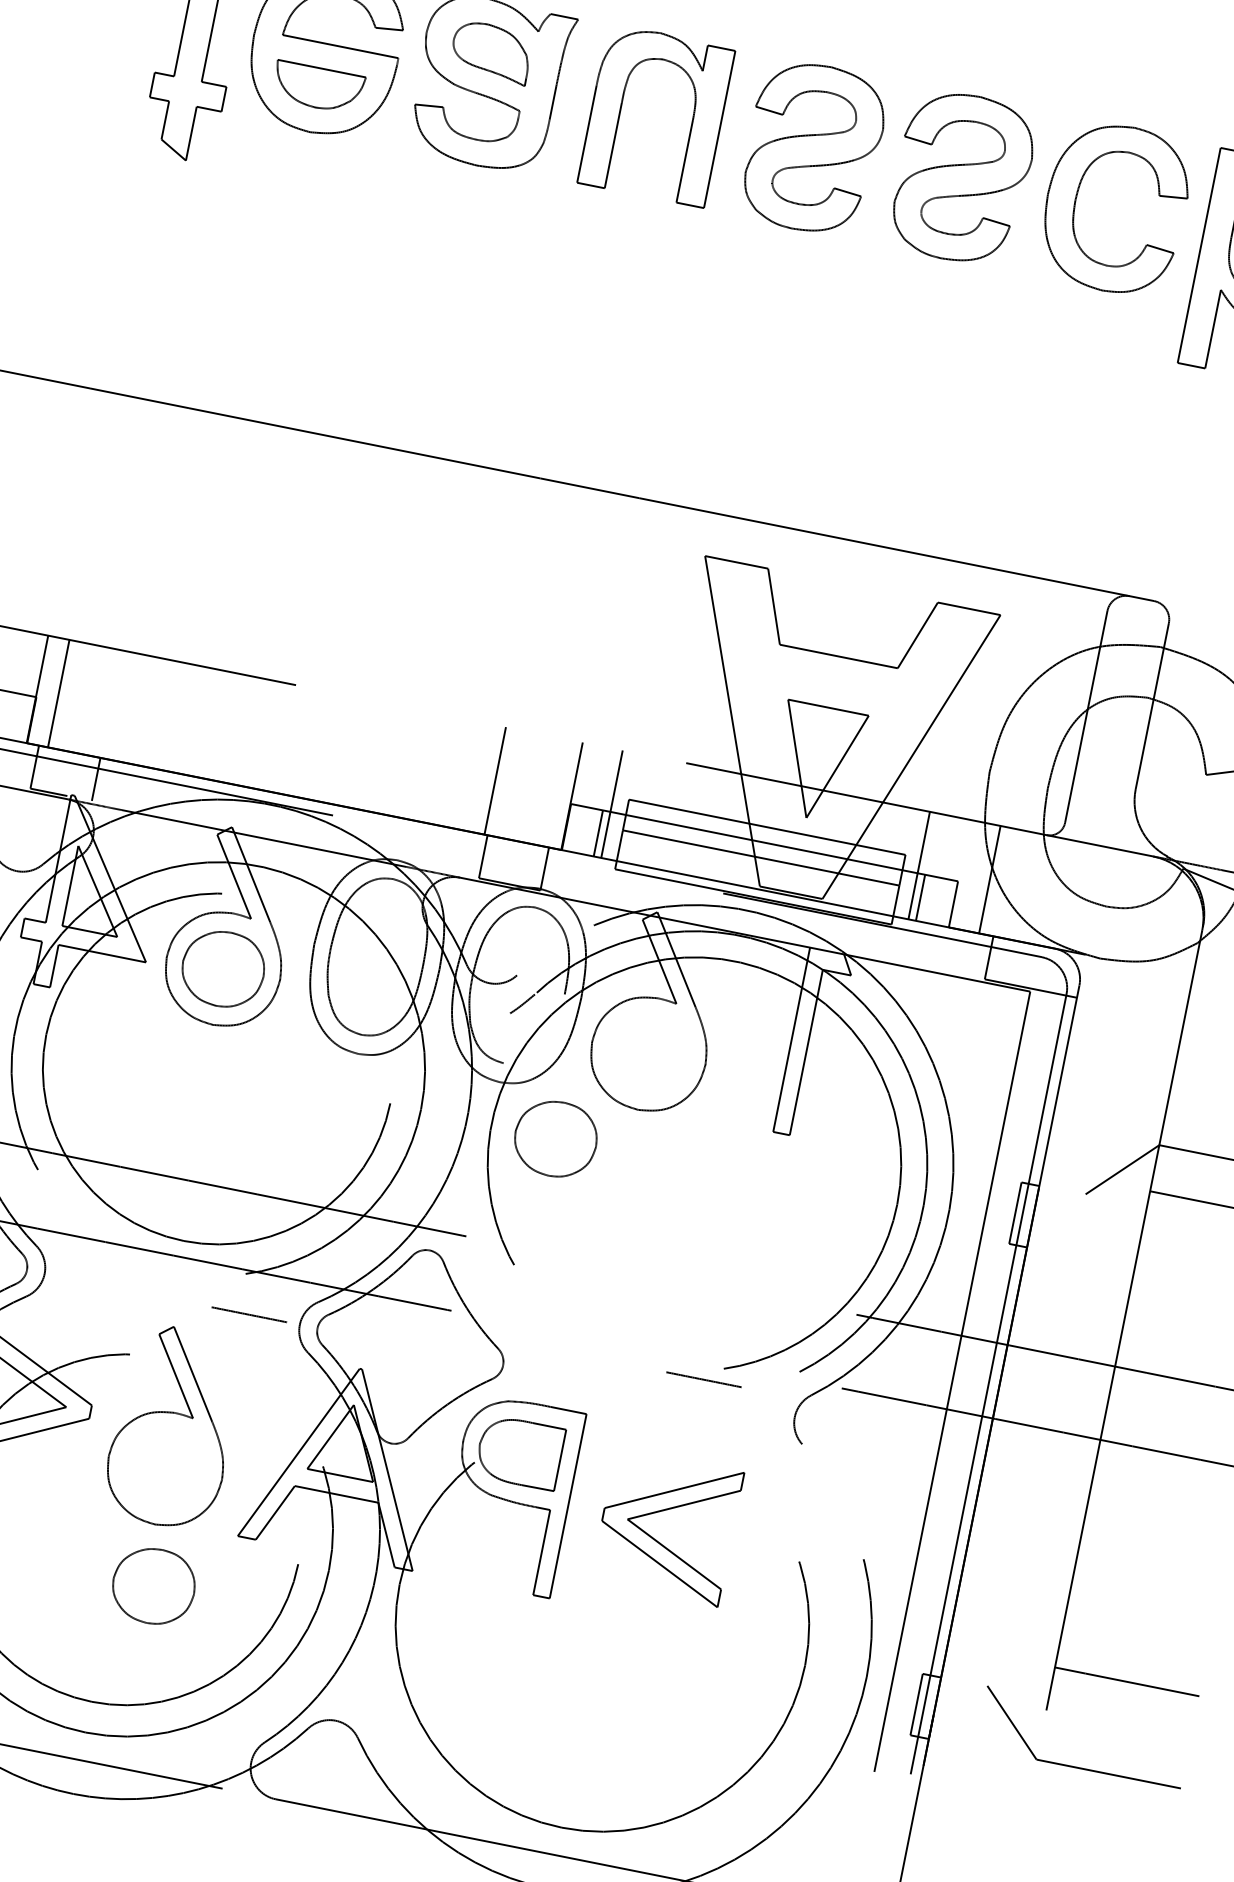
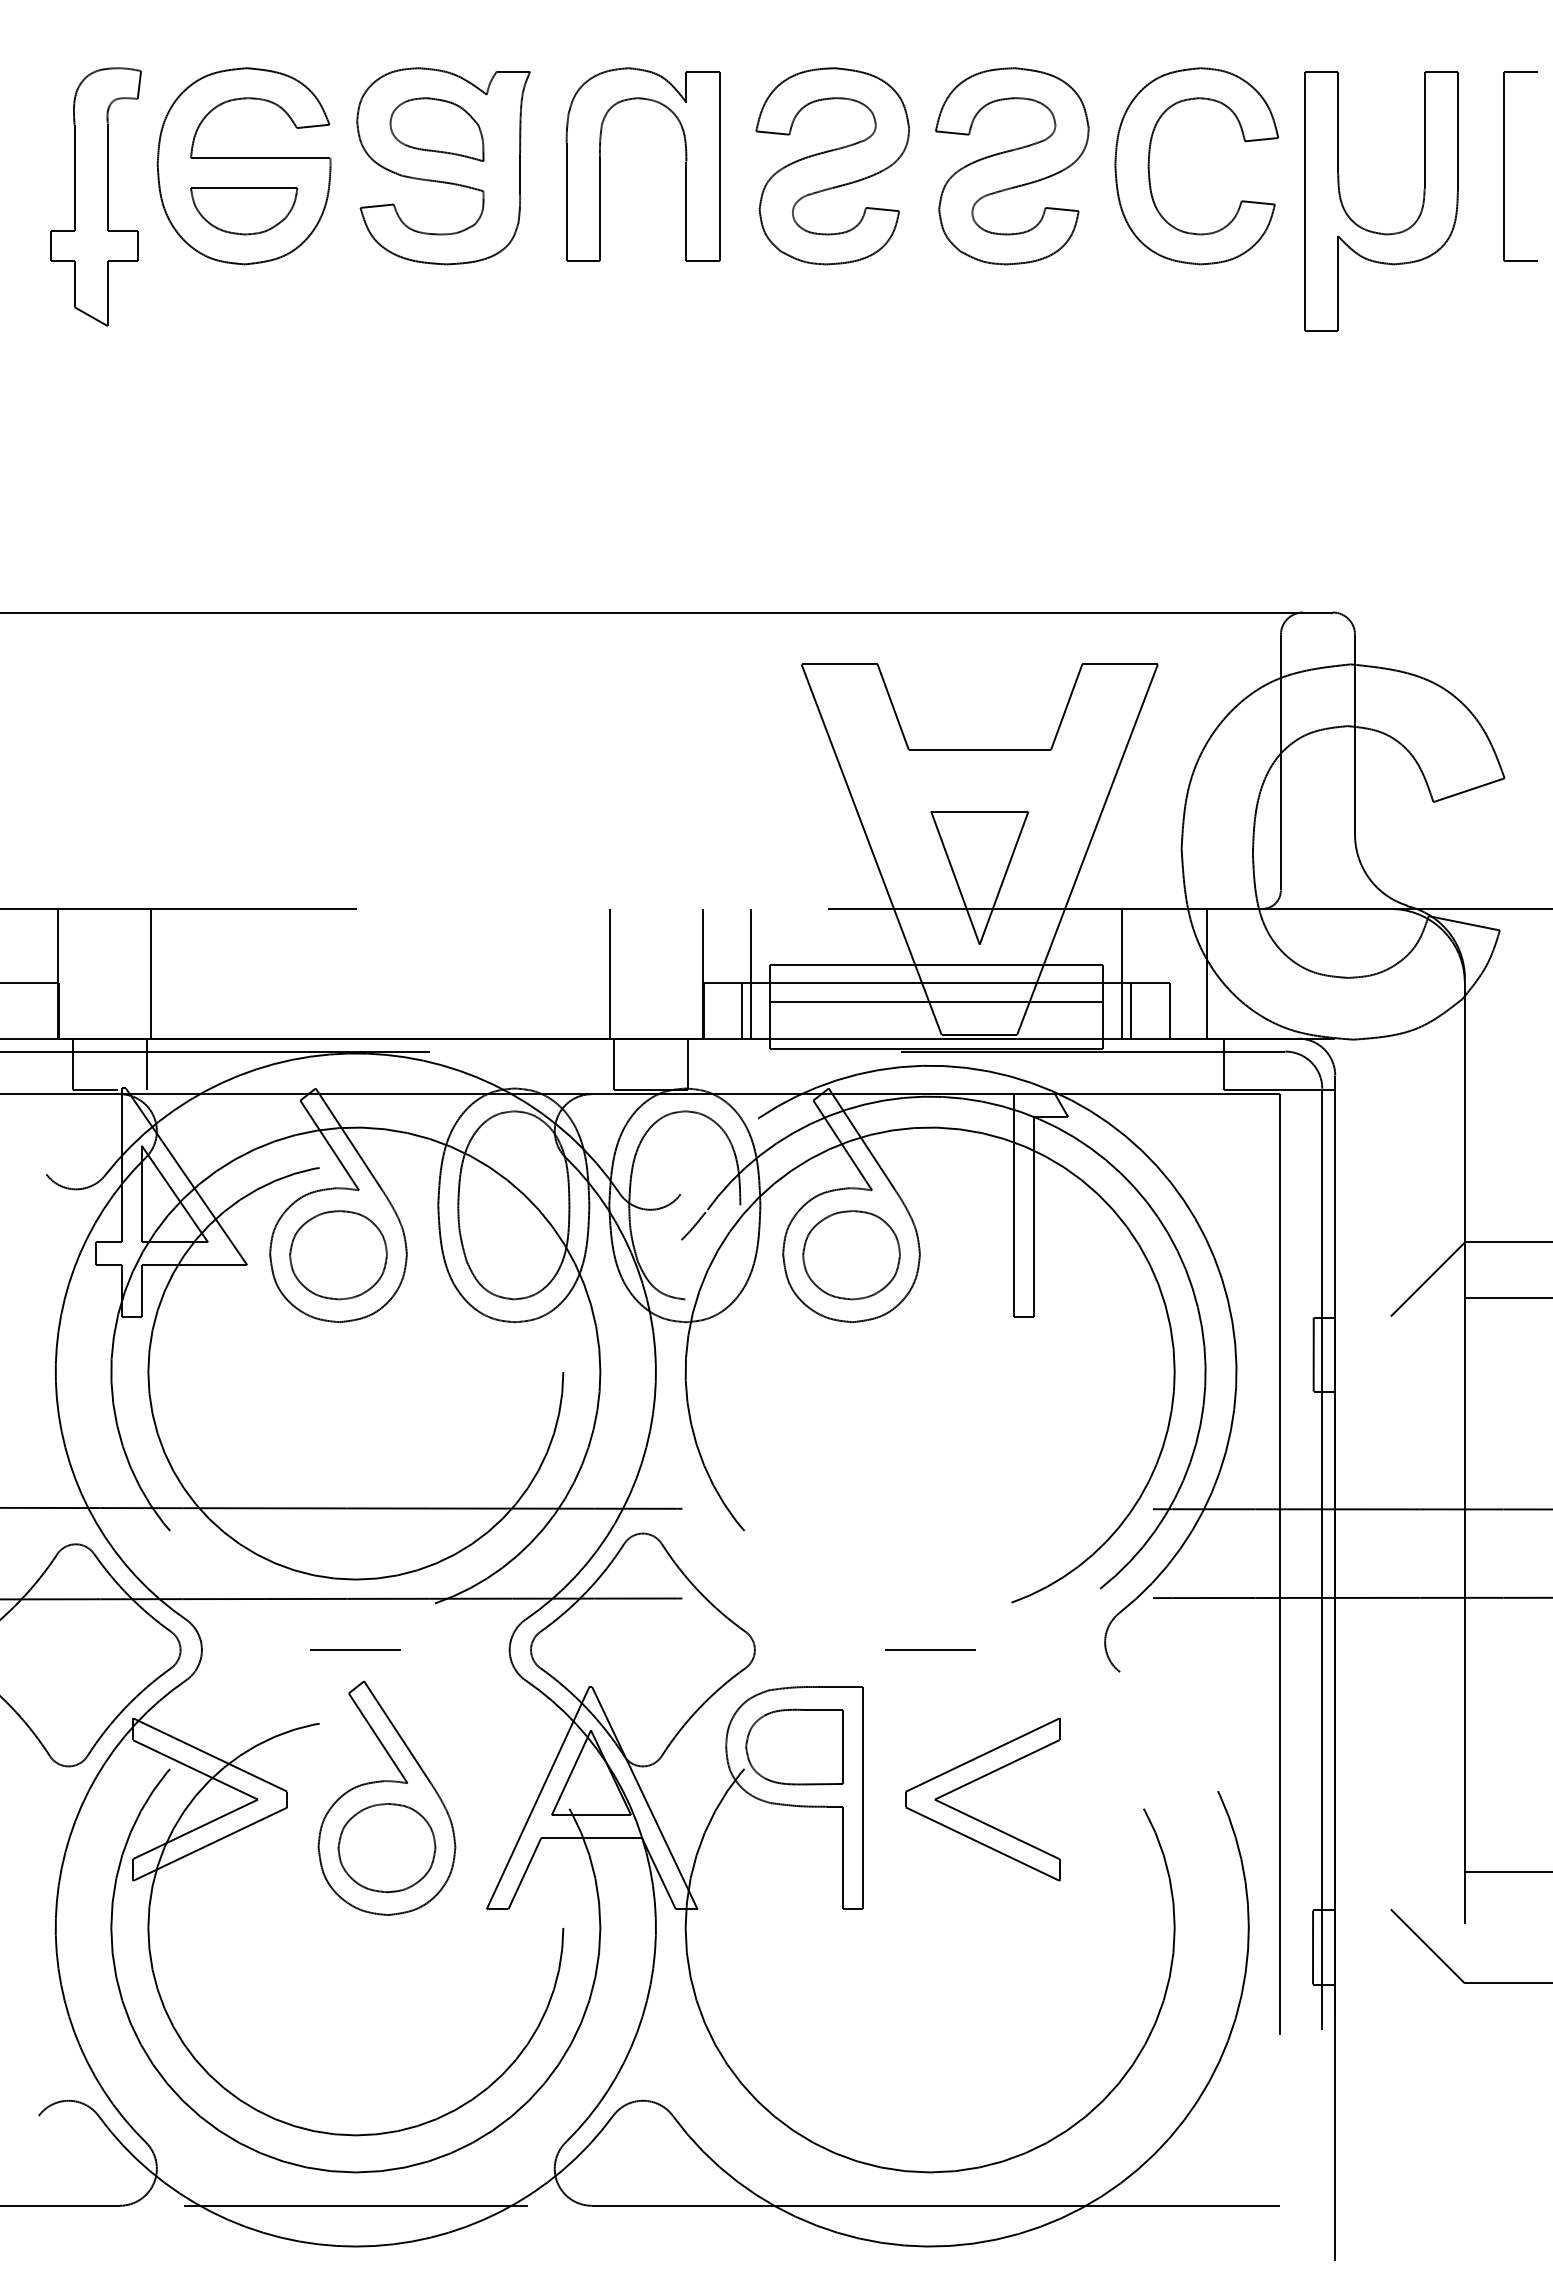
line: (58, 693) -> (150, 973), moved
part: (555, 1139) -> (851, 1255), moved
line: (249, 1314) -> (355, 1649), moved
line: (704, 1379) -> (930, 1649), moved
part: (153, 1586) -> (386, 1848), moved

